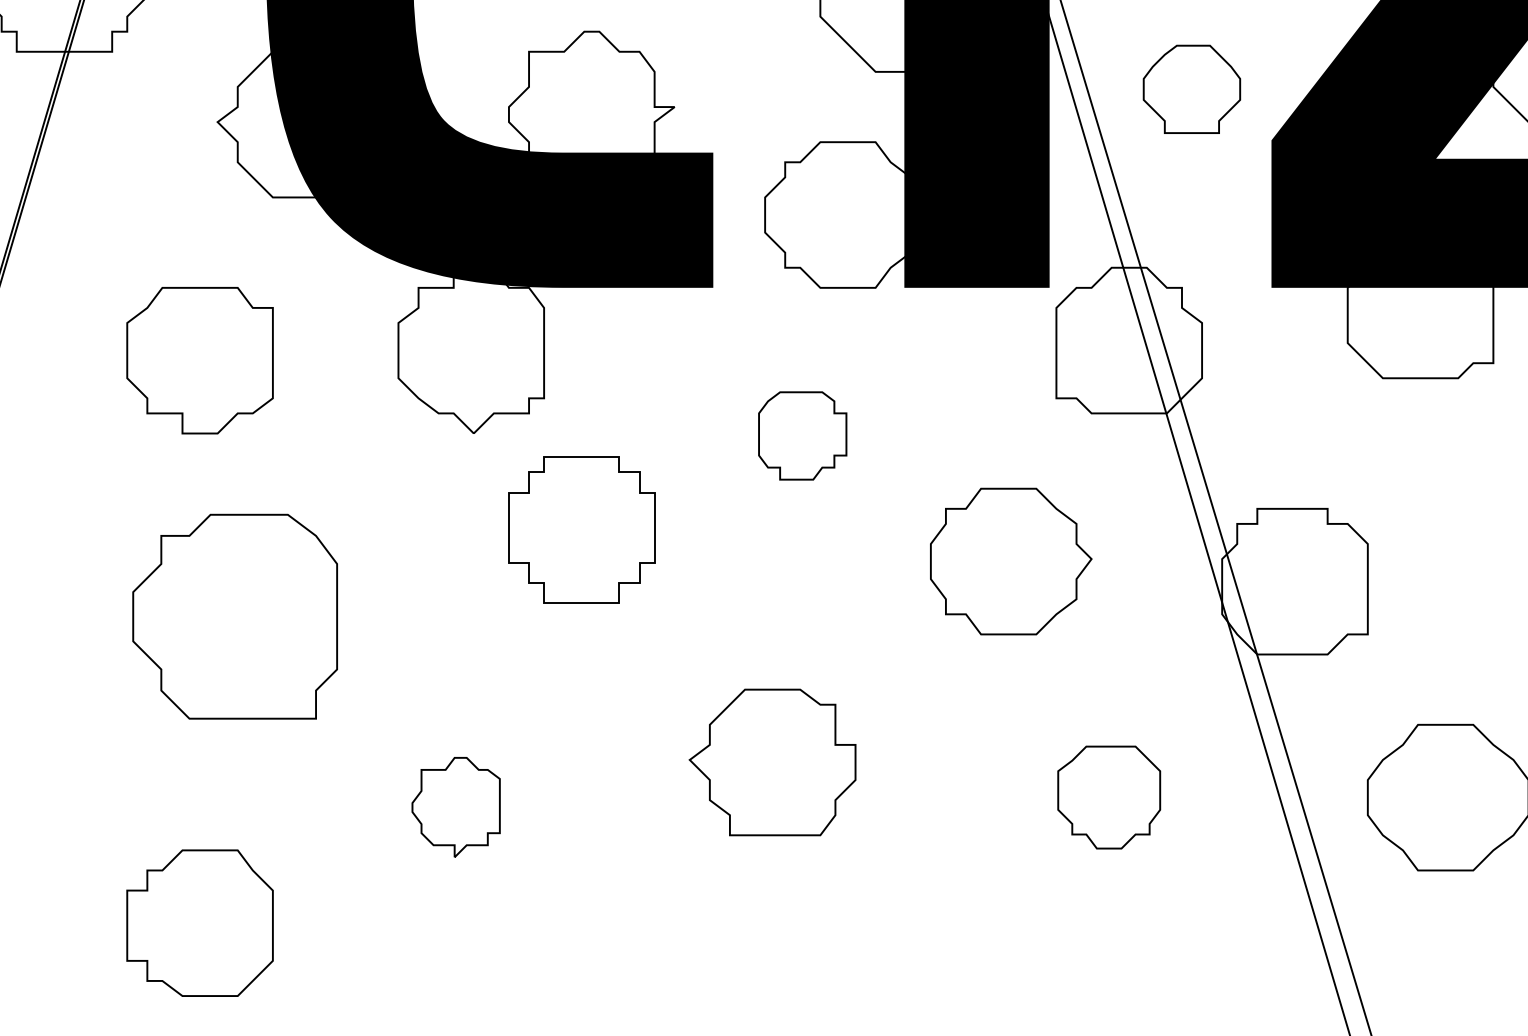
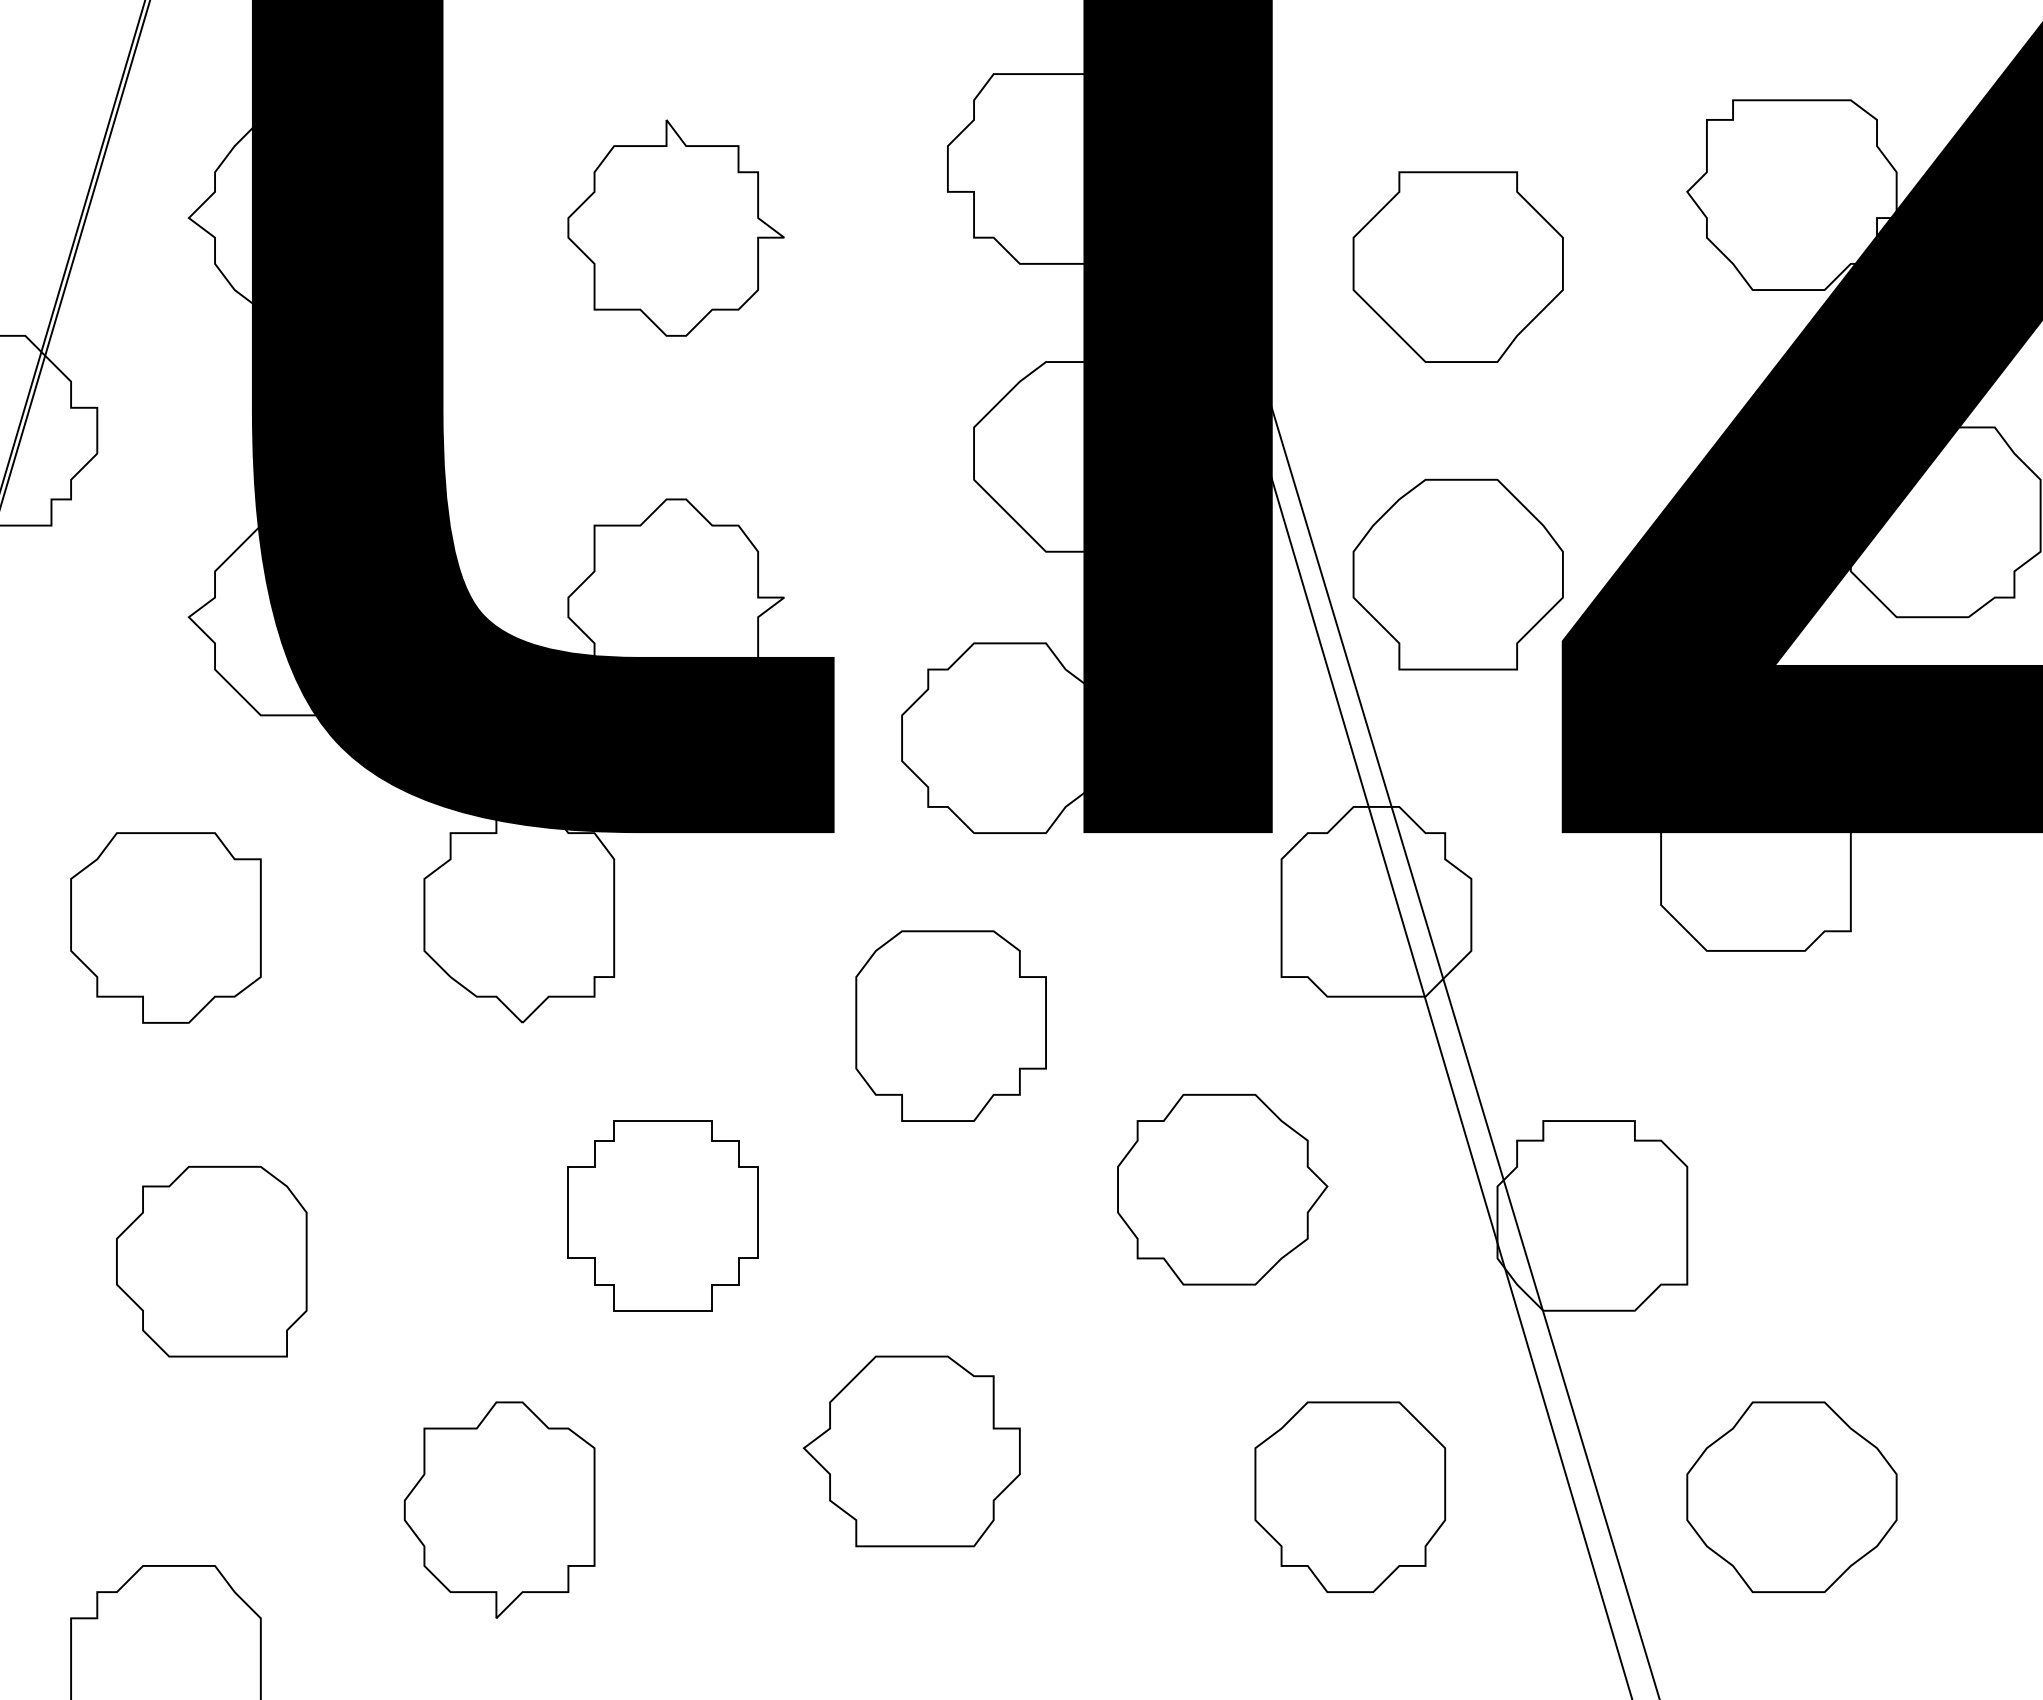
part: (1191, 89) -> (1457, 574), size x1.67
part: (802, 435) -> (950, 1025), size x1.67
part: (581, 529) -> (662, 1215), moved
part: (235, 616) -> (211, 1261), size x0.71
part: (1109, 797) -> (1350, 1496), size x1.43
part: (456, 807) -> (499, 1509), size x1.67

